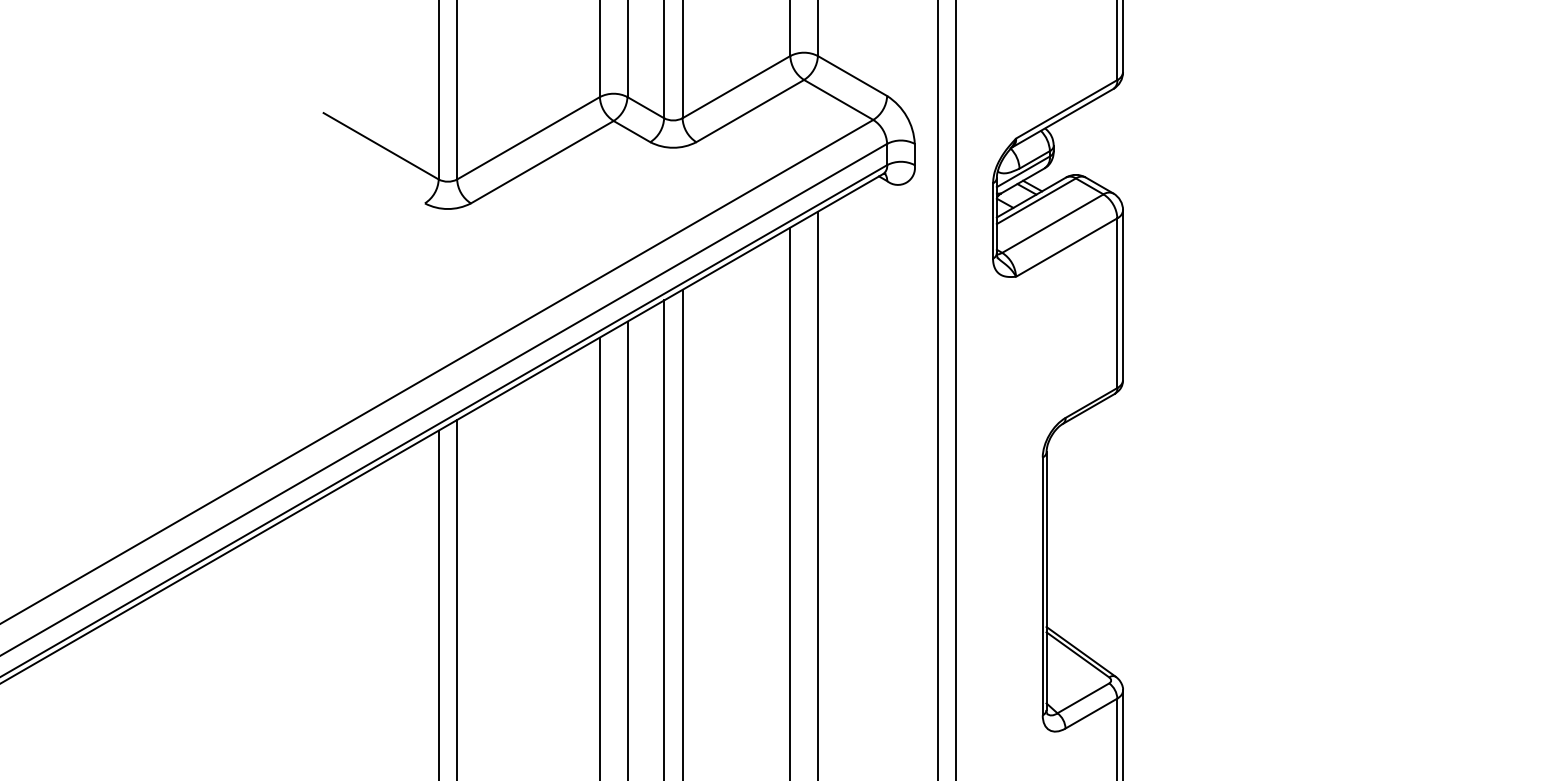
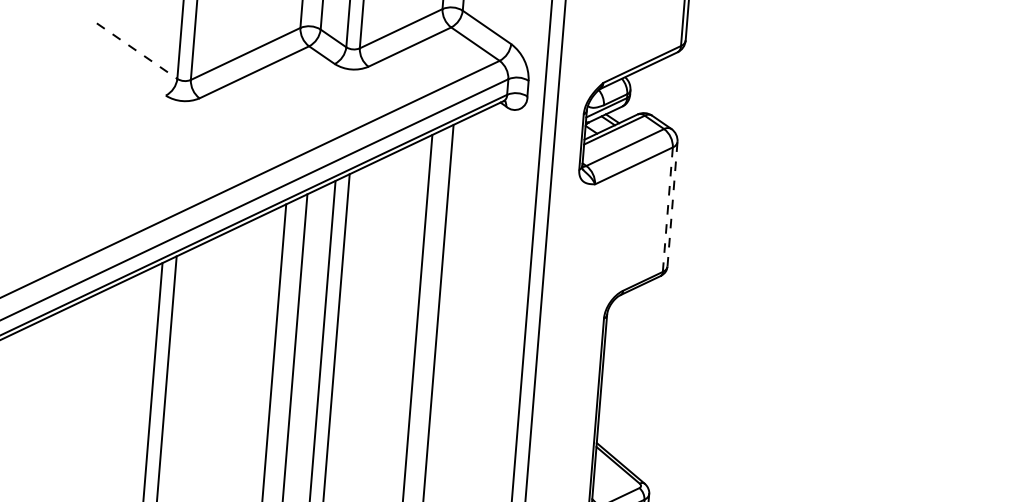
line: (381, 146) -> (137, 51), solid -> dashed
line: (1123, 295) -> (672, 204), solid -> dashed
line: (1117, 303) -> (667, 209), solid -> dashed

